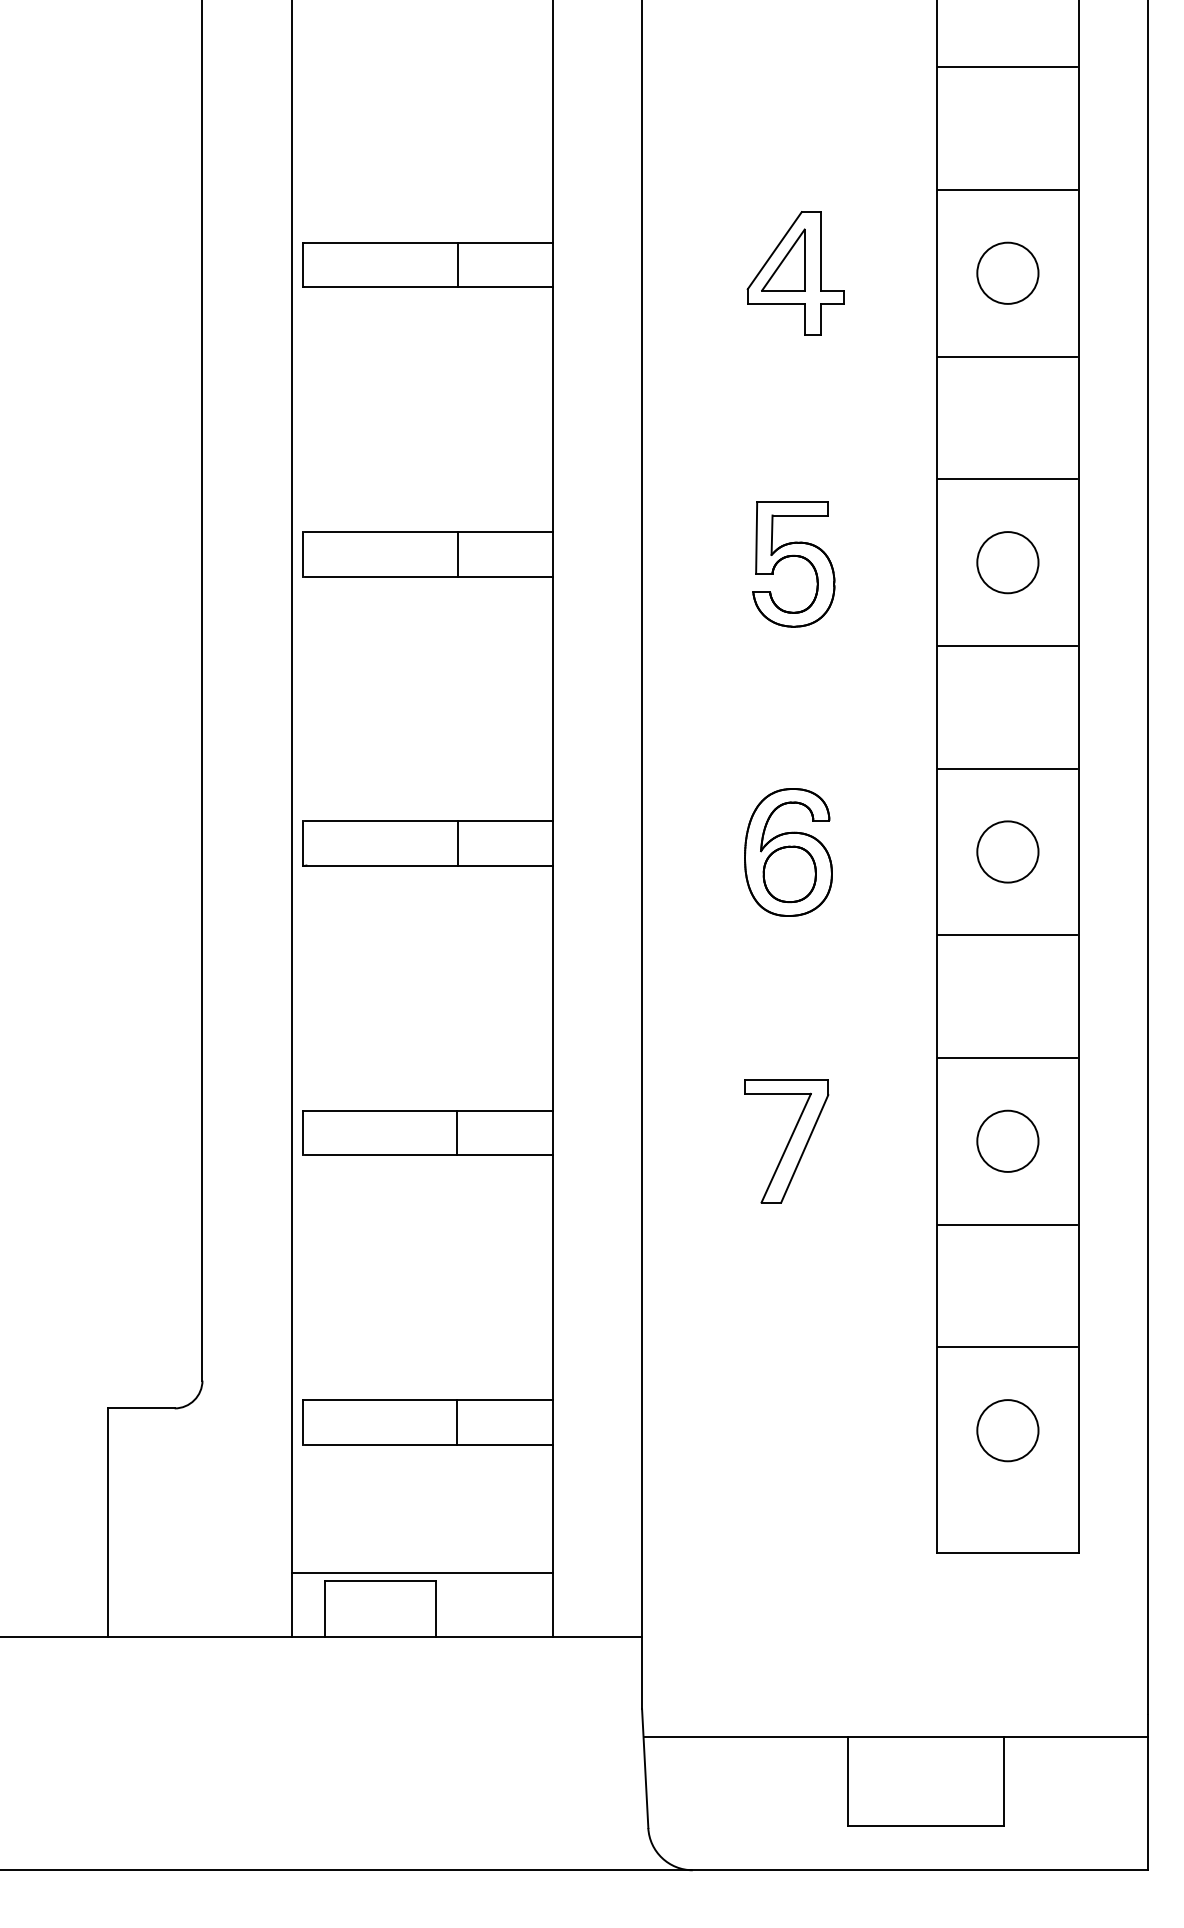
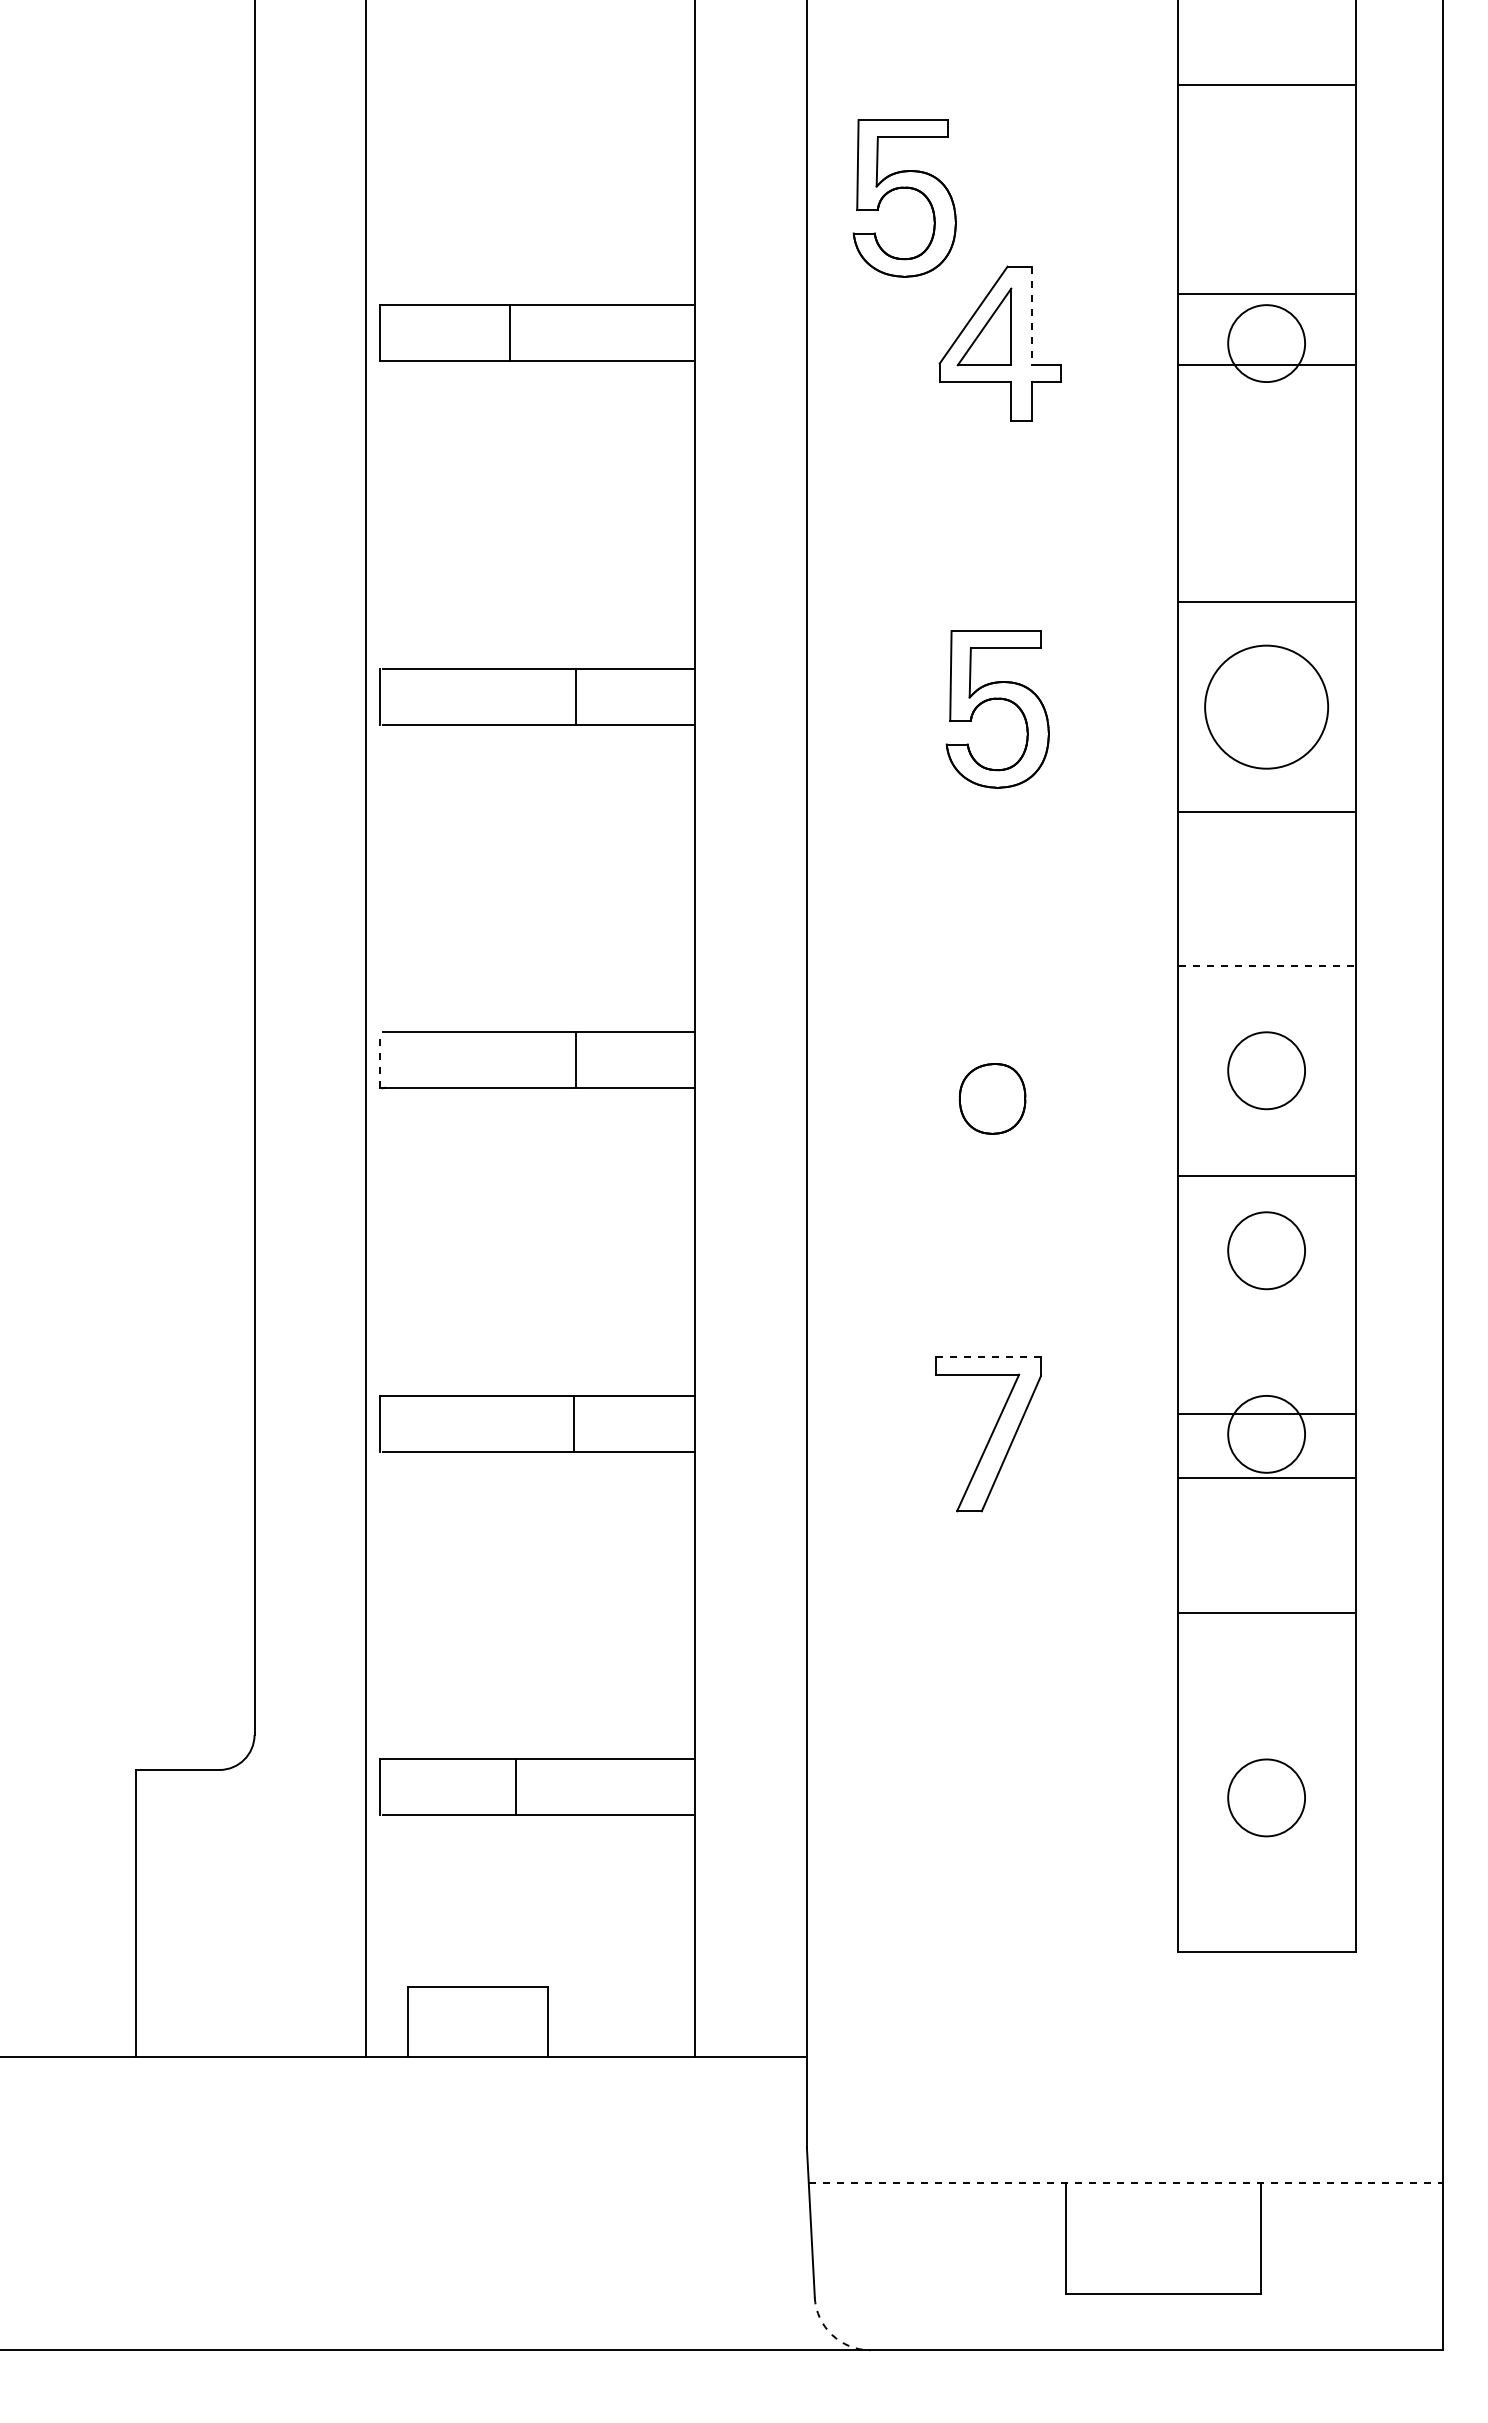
part: (719, 149) -> (904, 188), added
line: (1007, 189) -> (1266, 293), moved
line: (820, 251) -> (1031, 316), solid -> dashed
line: (458, 265) -> (510, 333), moved
line: (1007, 356) -> (1266, 365), moved
circle: (1007, 562) -> (1266, 706), size x1.6
line: (1008, 768) -> (1267, 965), solid -> dashed
line: (302, 843) -> (380, 1060), solid -> dashed
part: (788, 852) -> (990, 1071), removed
circle: (1007, 995) -> (1266, 1250), added
line: (1007, 1057) -> (1266, 1414), moved
line: (787, 1080) -> (989, 1357), solid -> dashed
line: (1007, 1225) -> (1266, 1478), moved
line: (1007, 1347) -> (1266, 1613), moved
line: (456, 1422) -> (515, 1787), moved
line: (422, 1572) -> (530, 1976), removed
line: (896, 1736) -> (1126, 2182), solid -> dashed
arc: (662, 1857) -> (832, 2334), solid -> dashed

